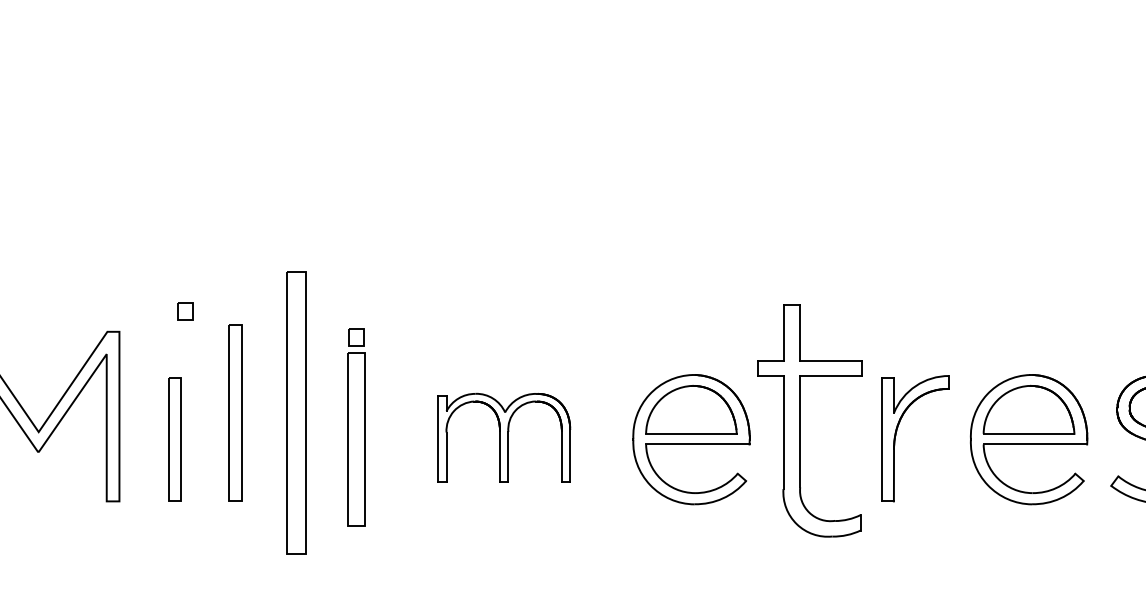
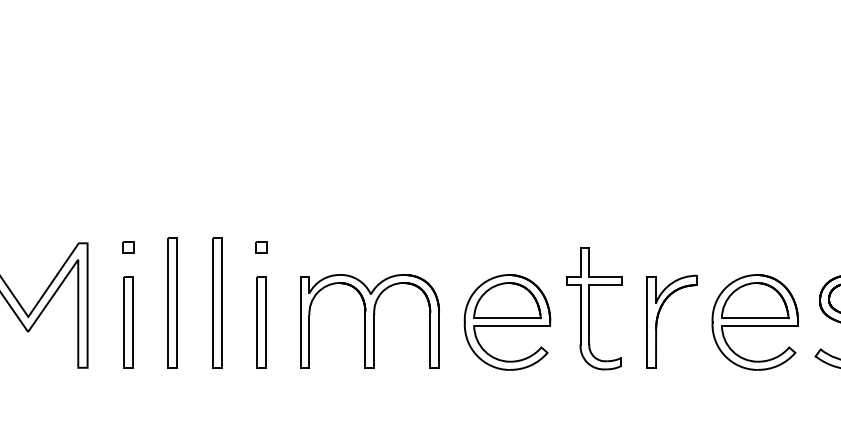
part: (185, 311) -> (128, 247), moved
part: (295, 412) -> (216, 302), size x0.62
part: (809, 420) -> (594, 308), size x0.71
part: (504, 437) -> (370, 320), size x1.43
part: (356, 439) -> (261, 322), size x0.71

